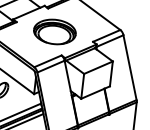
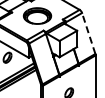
line: (129, 67) -> (88, 33), solid -> dashed

